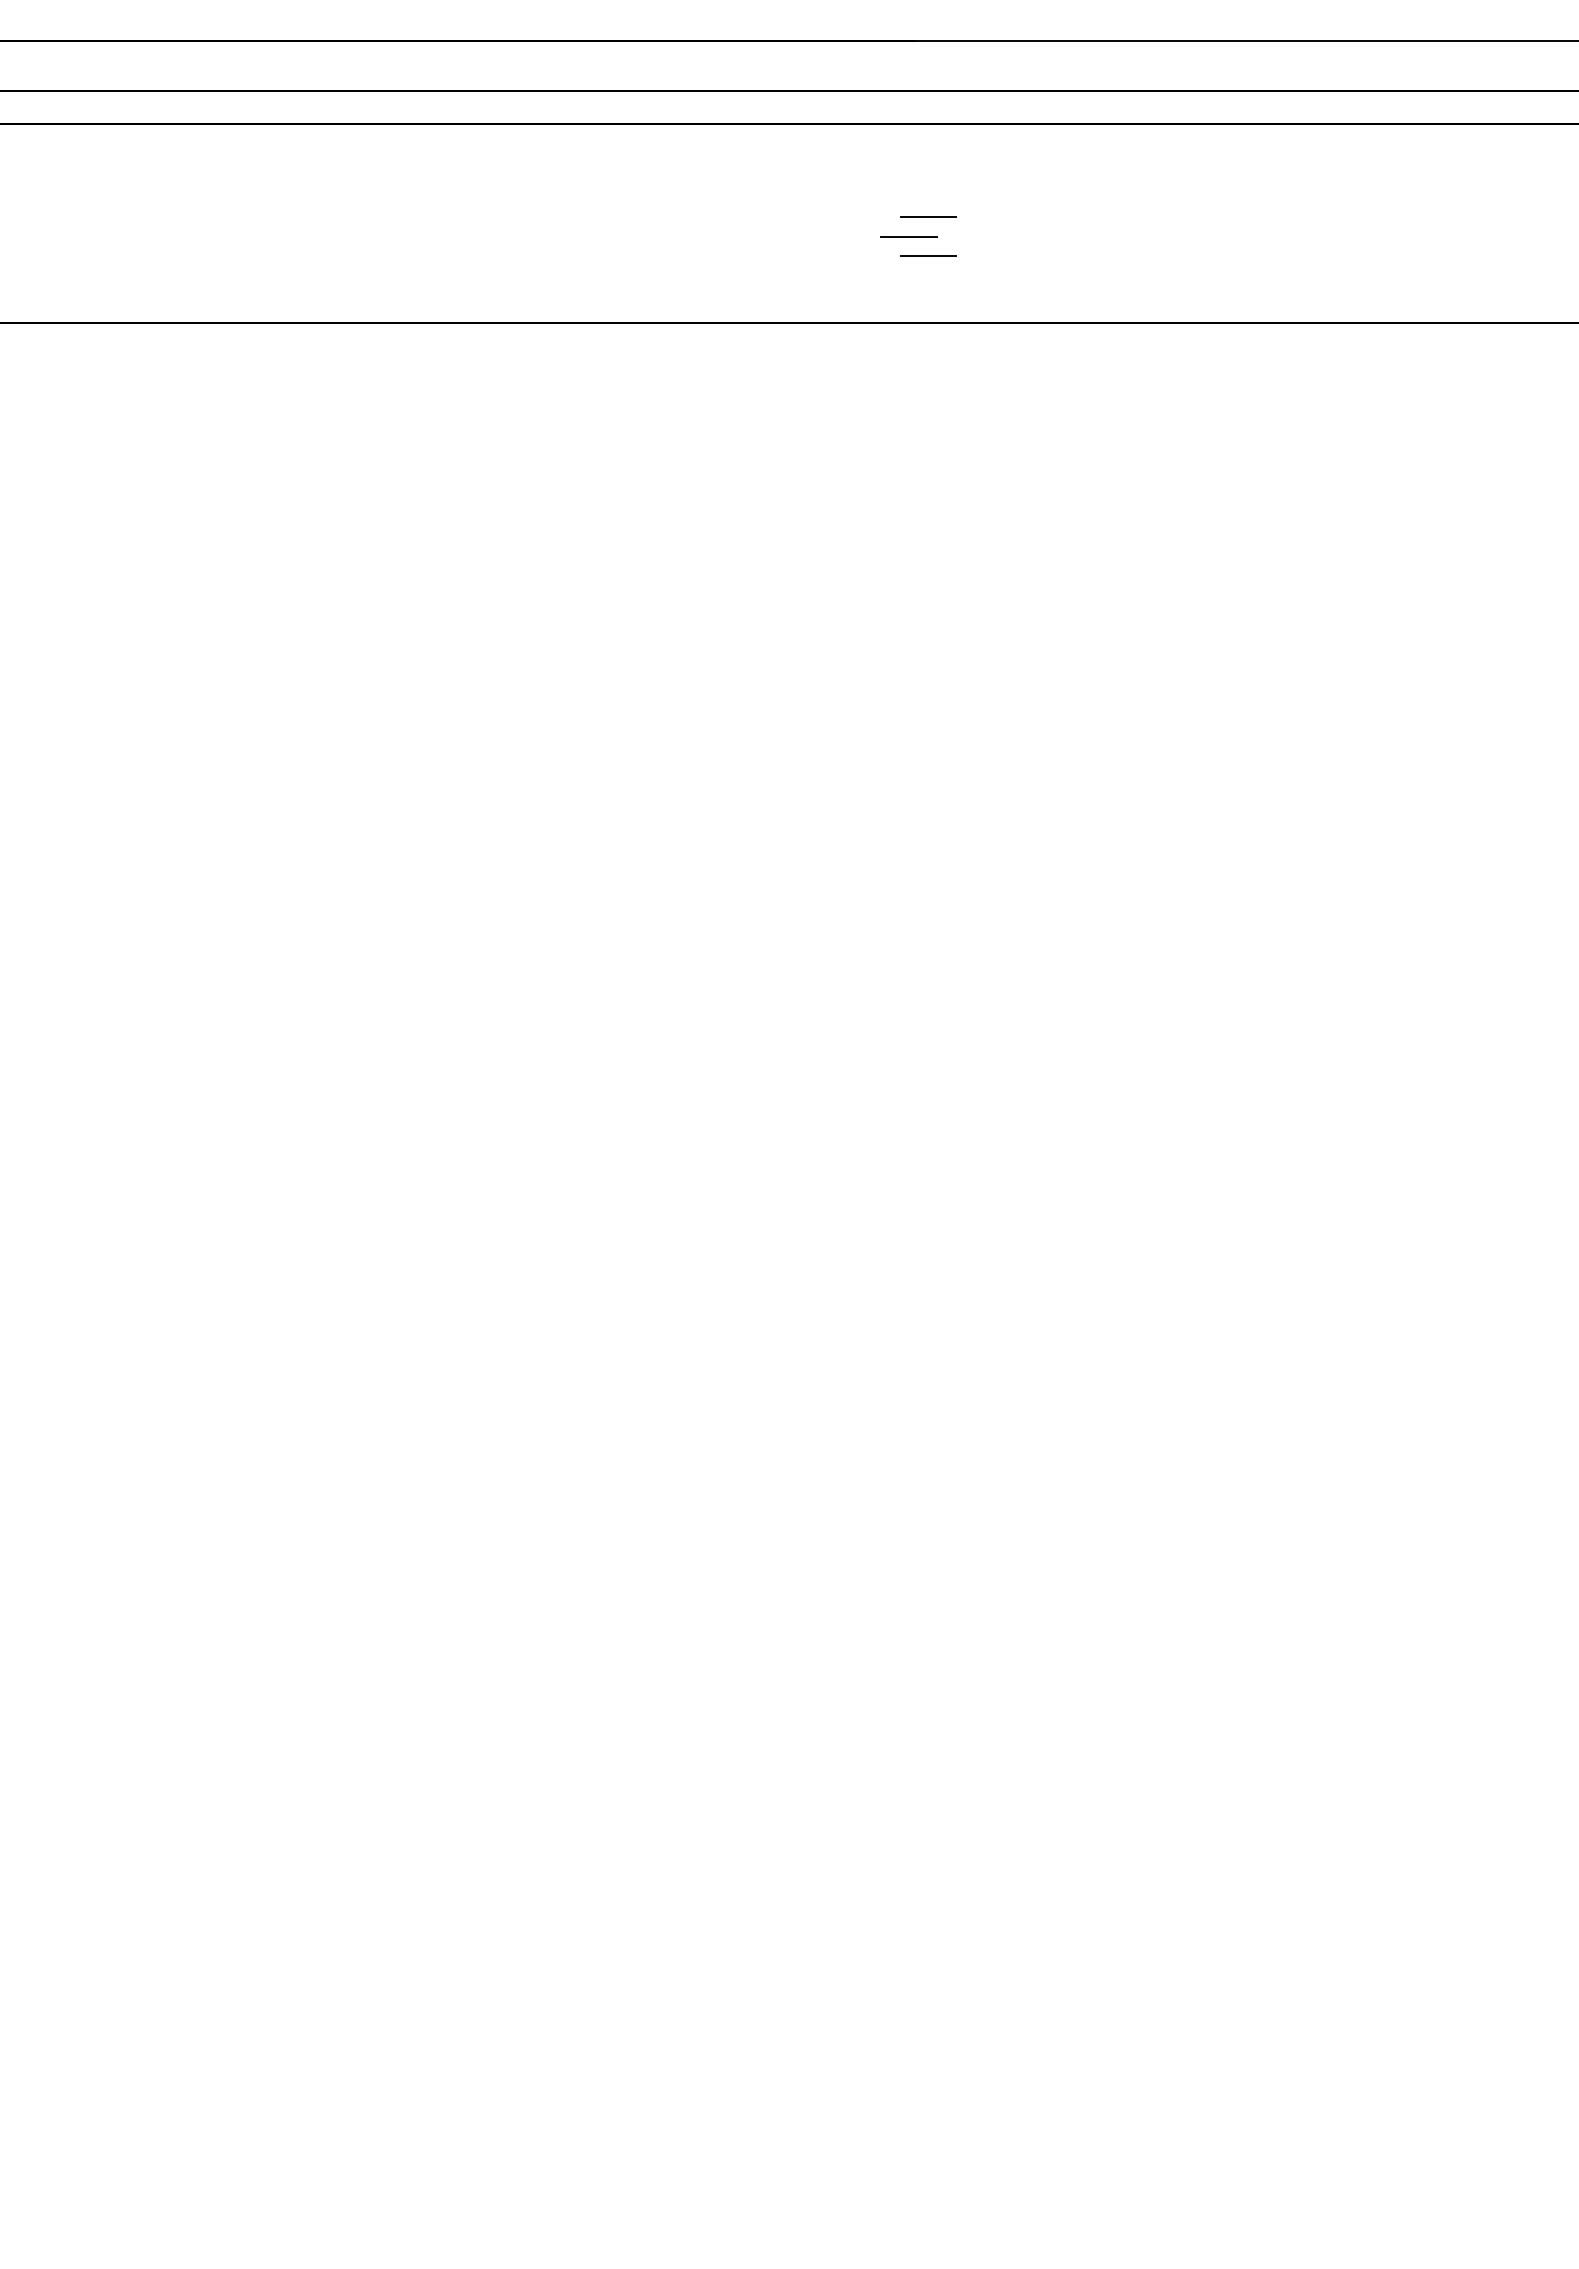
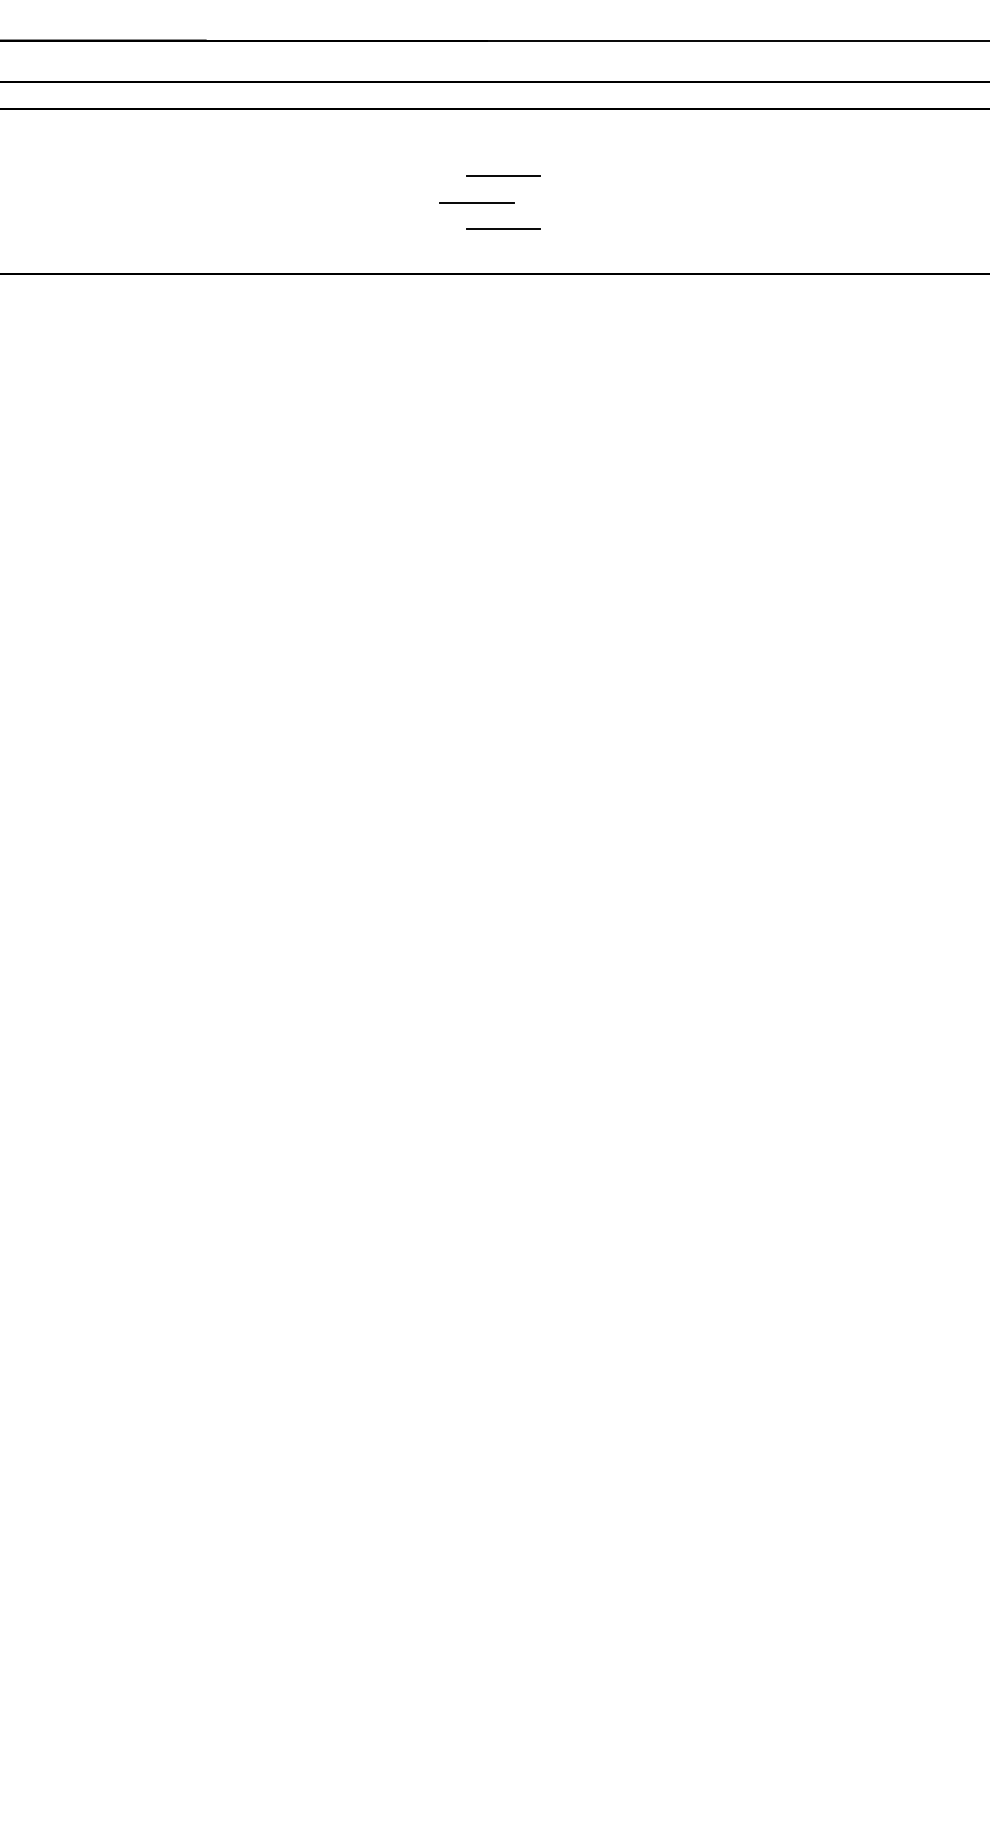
part: (918, 236) -> (489, 202), size x1.6

